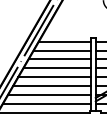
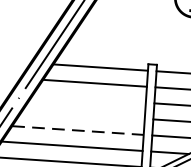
line: (59, 59) -> (88, 99), removed
line: (57, 68) -> (83, 115), removed
line: (55, 77) -> (79, 131), solid -> dashed

